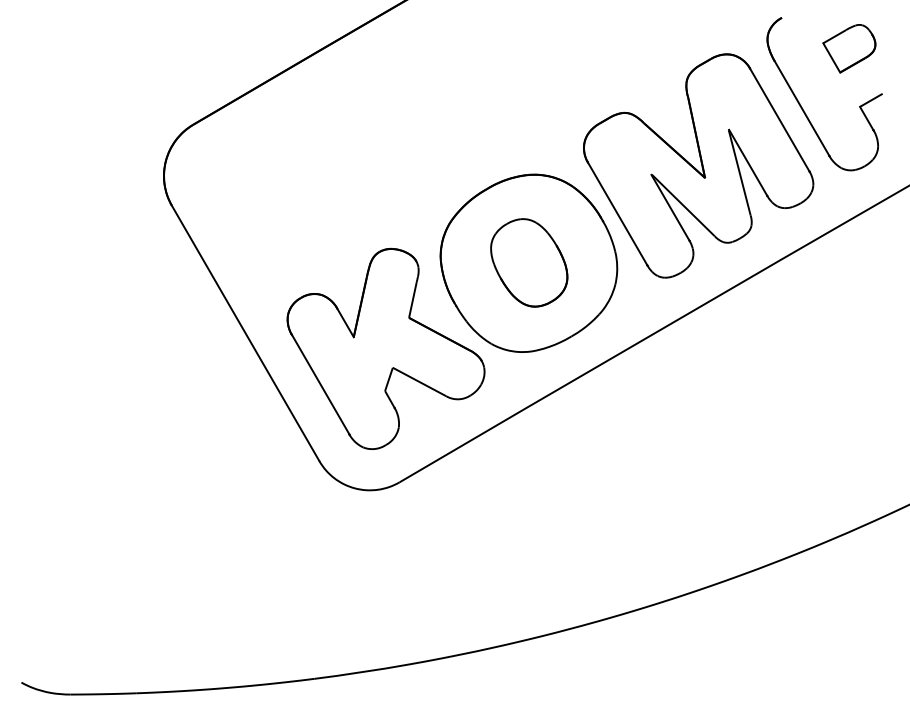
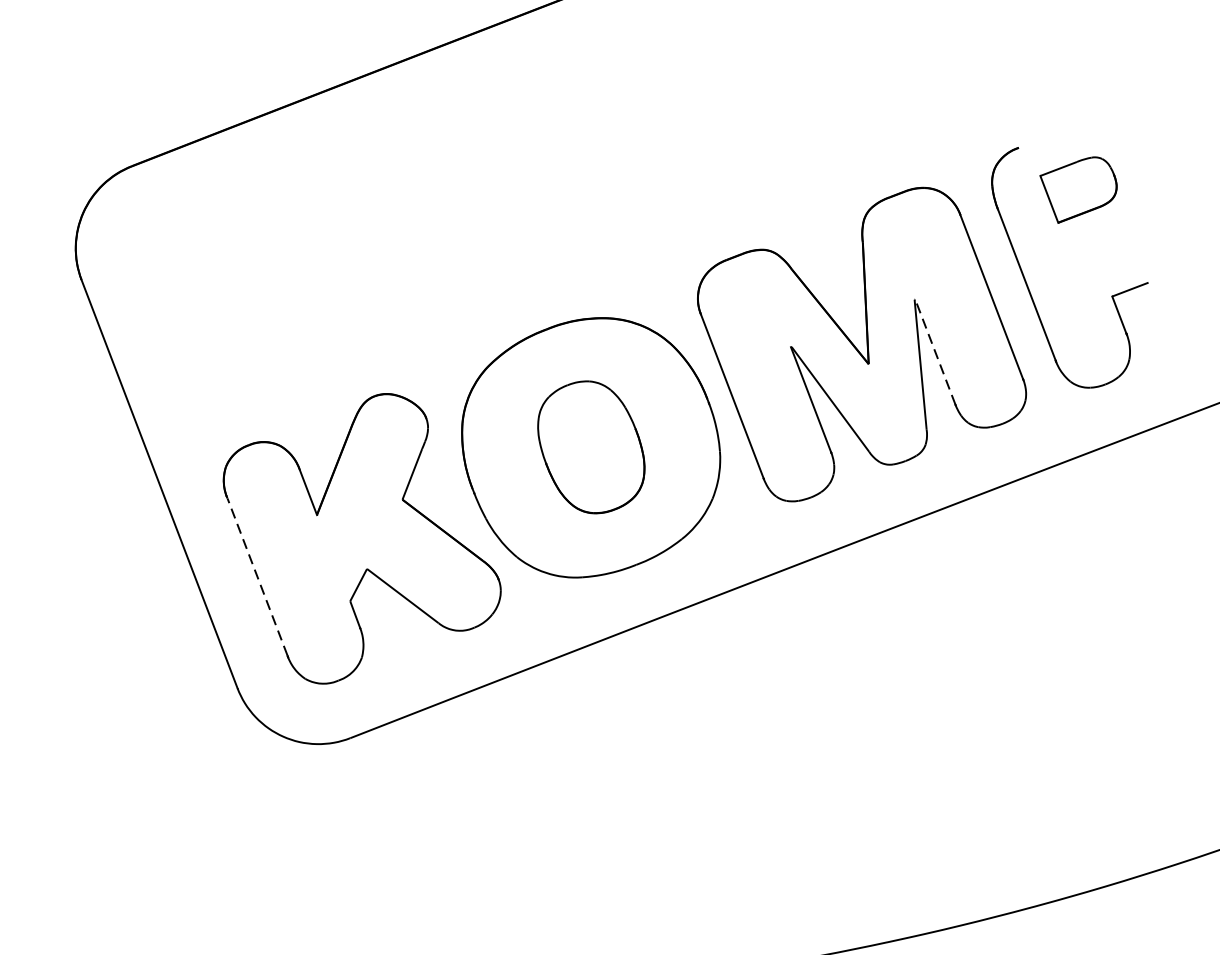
part: (849, 48) -> (1077, 189), moved
line: (748, 162) -> (935, 351), solid -> dashed
line: (320, 384) -> (257, 576), solid -> dashed

